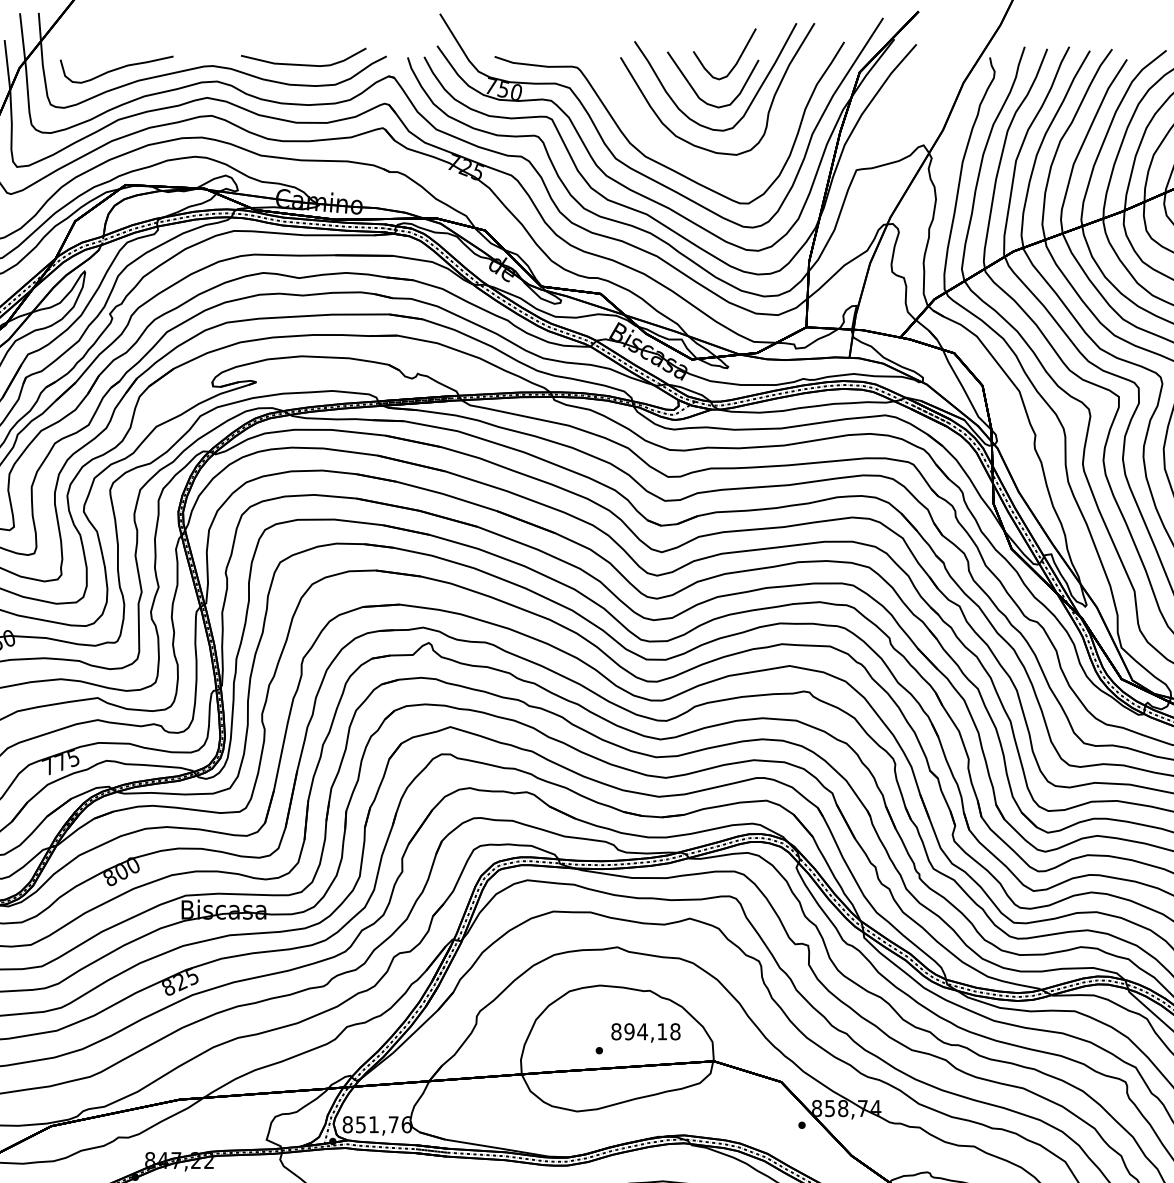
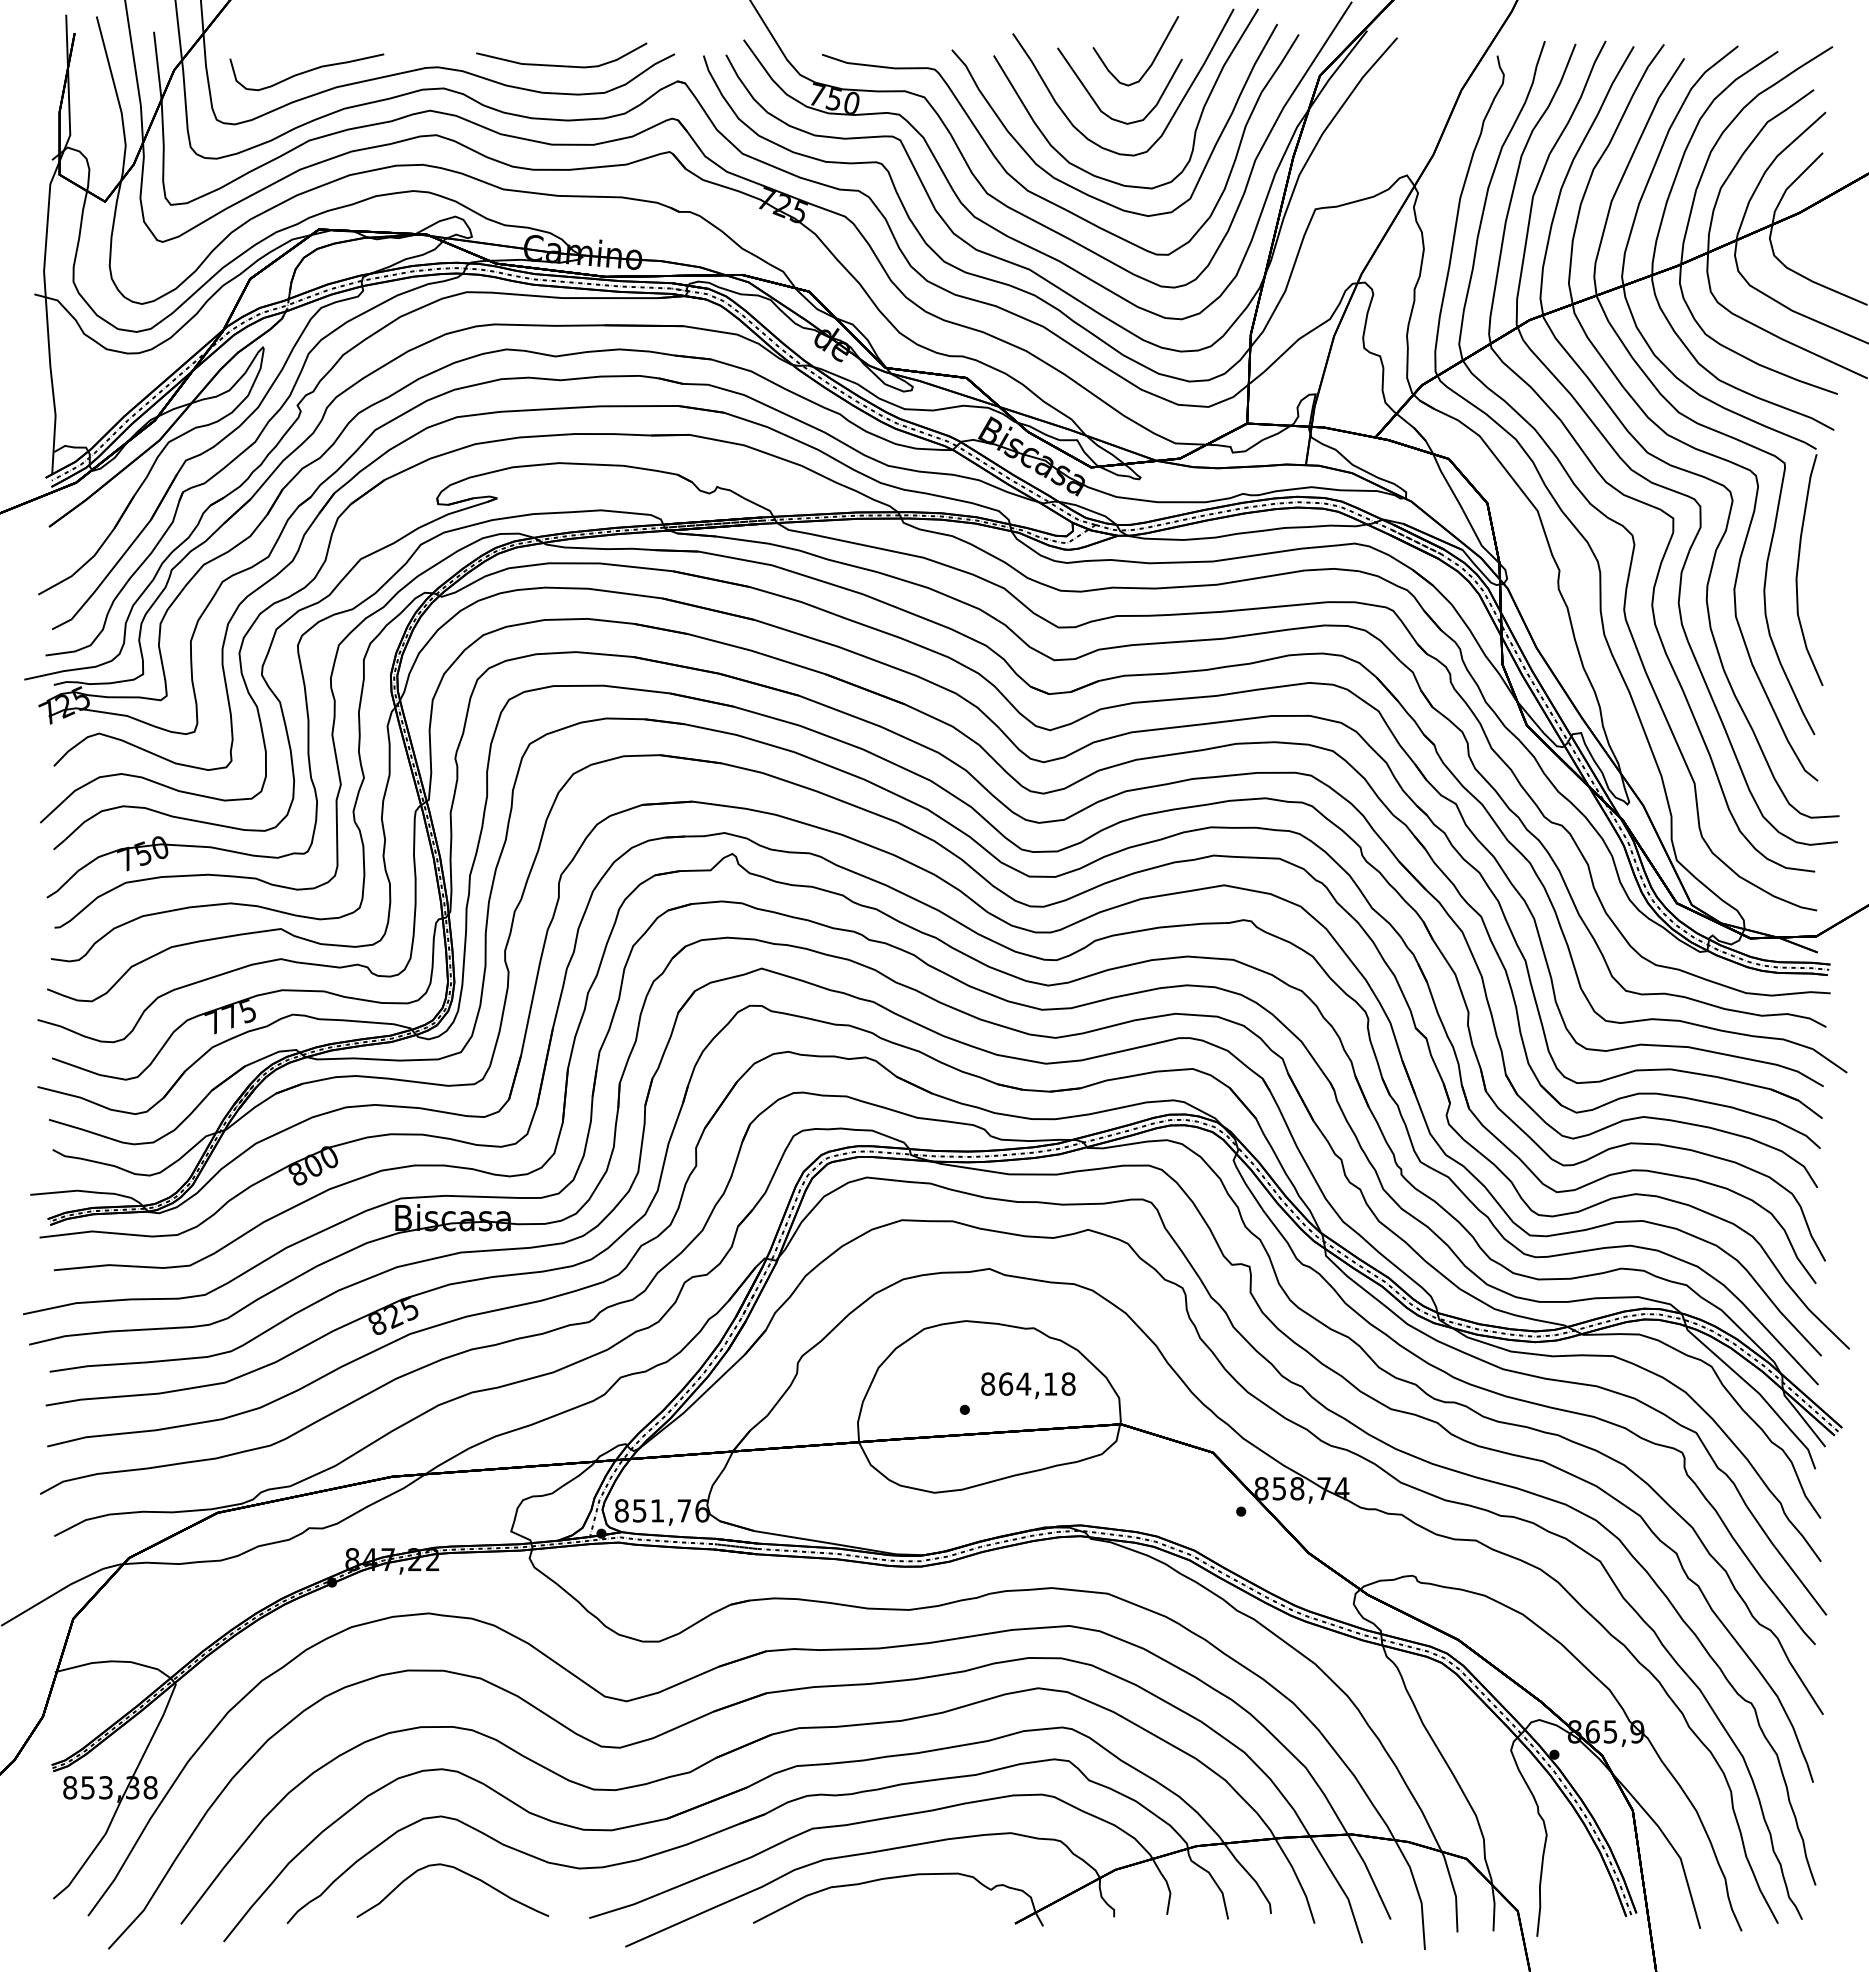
curve: (683, 155) -> (1079, 189), added
text: (629, 1031) -> (1006, 1383), 894,18 -> 864,18

